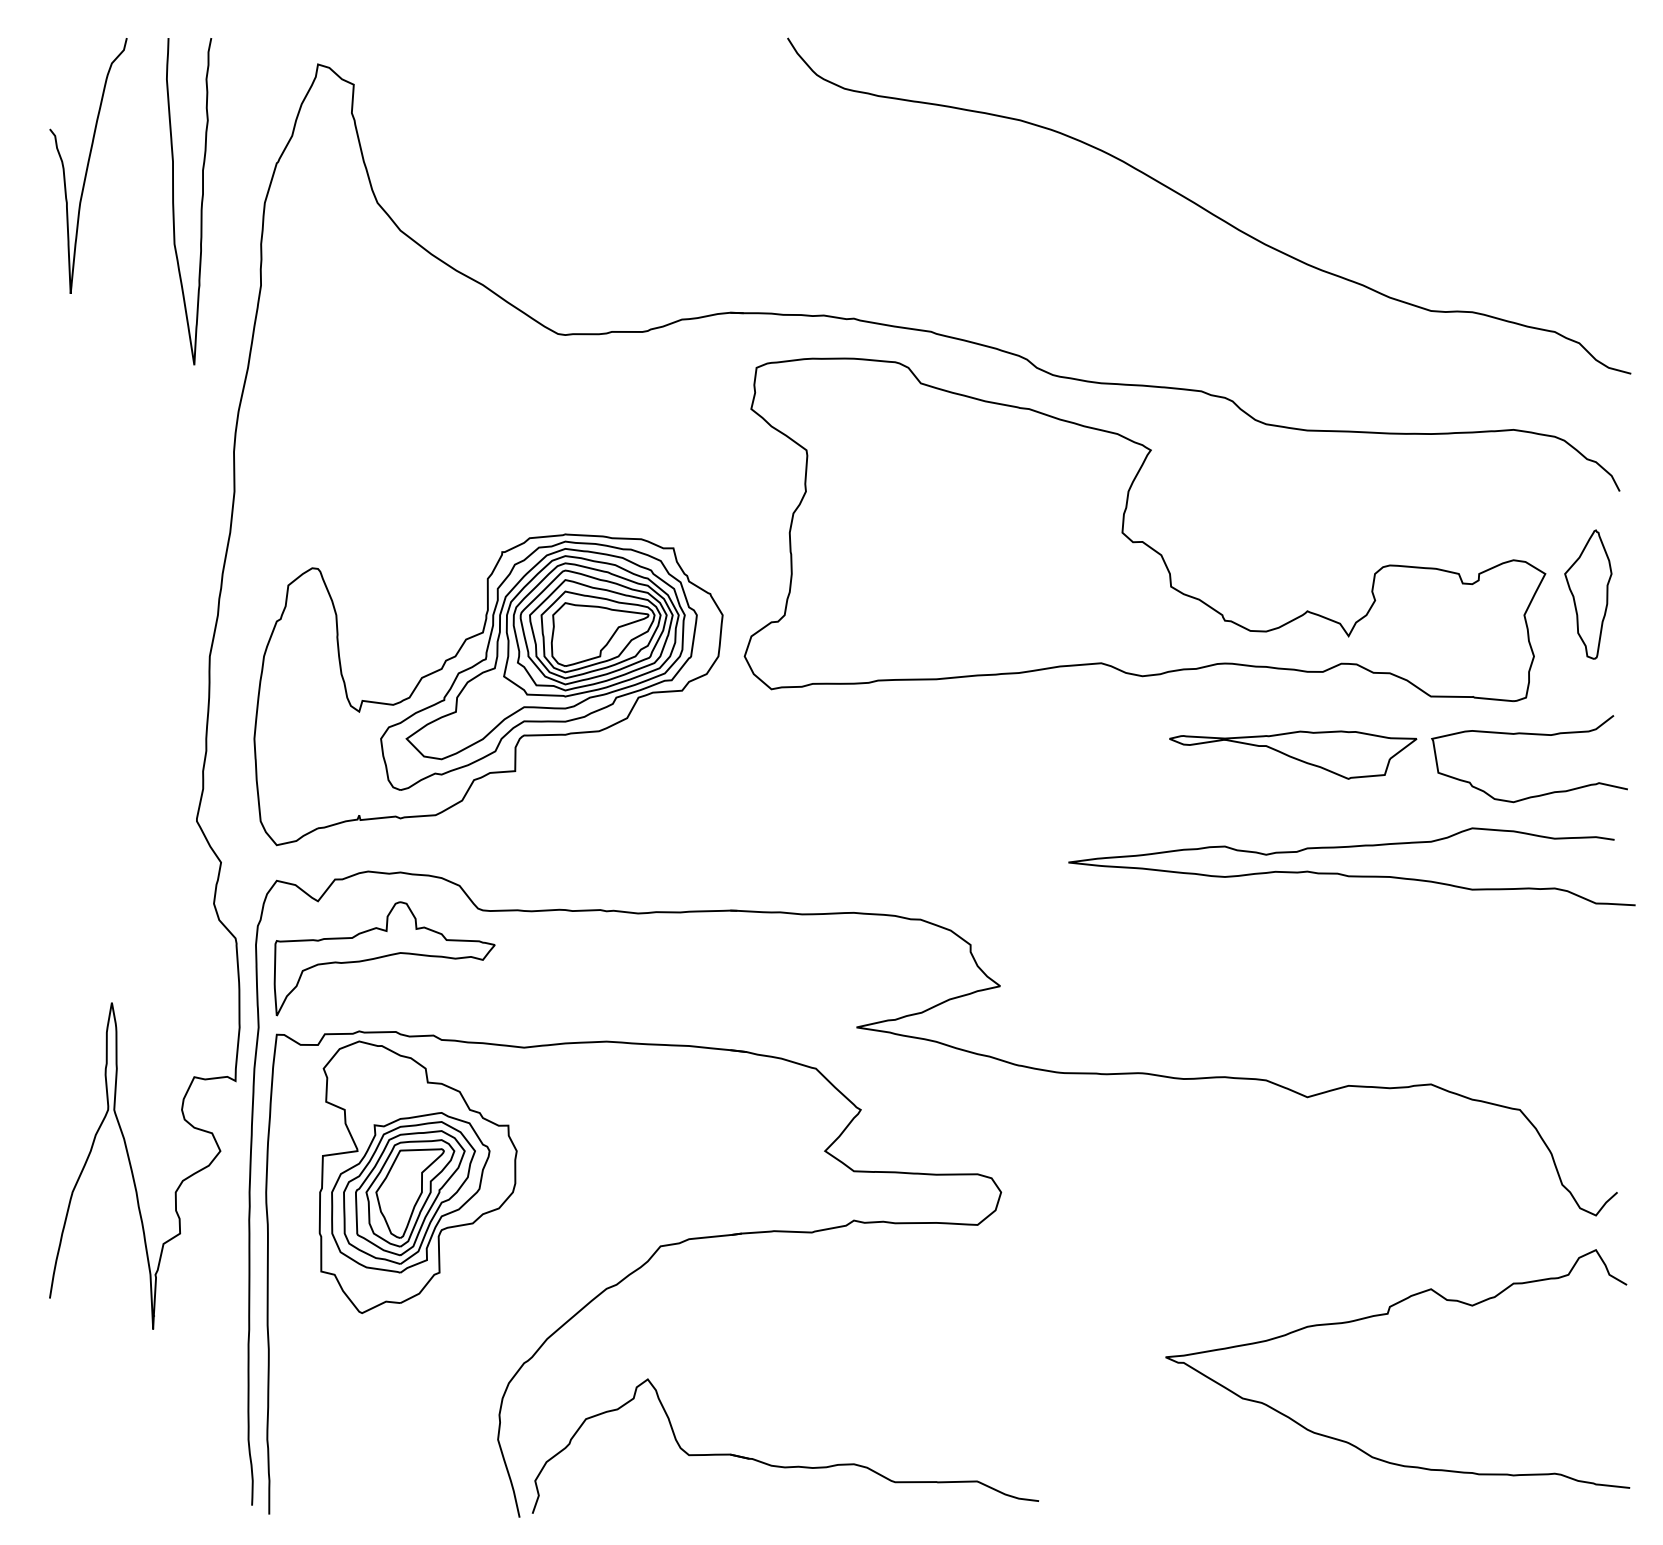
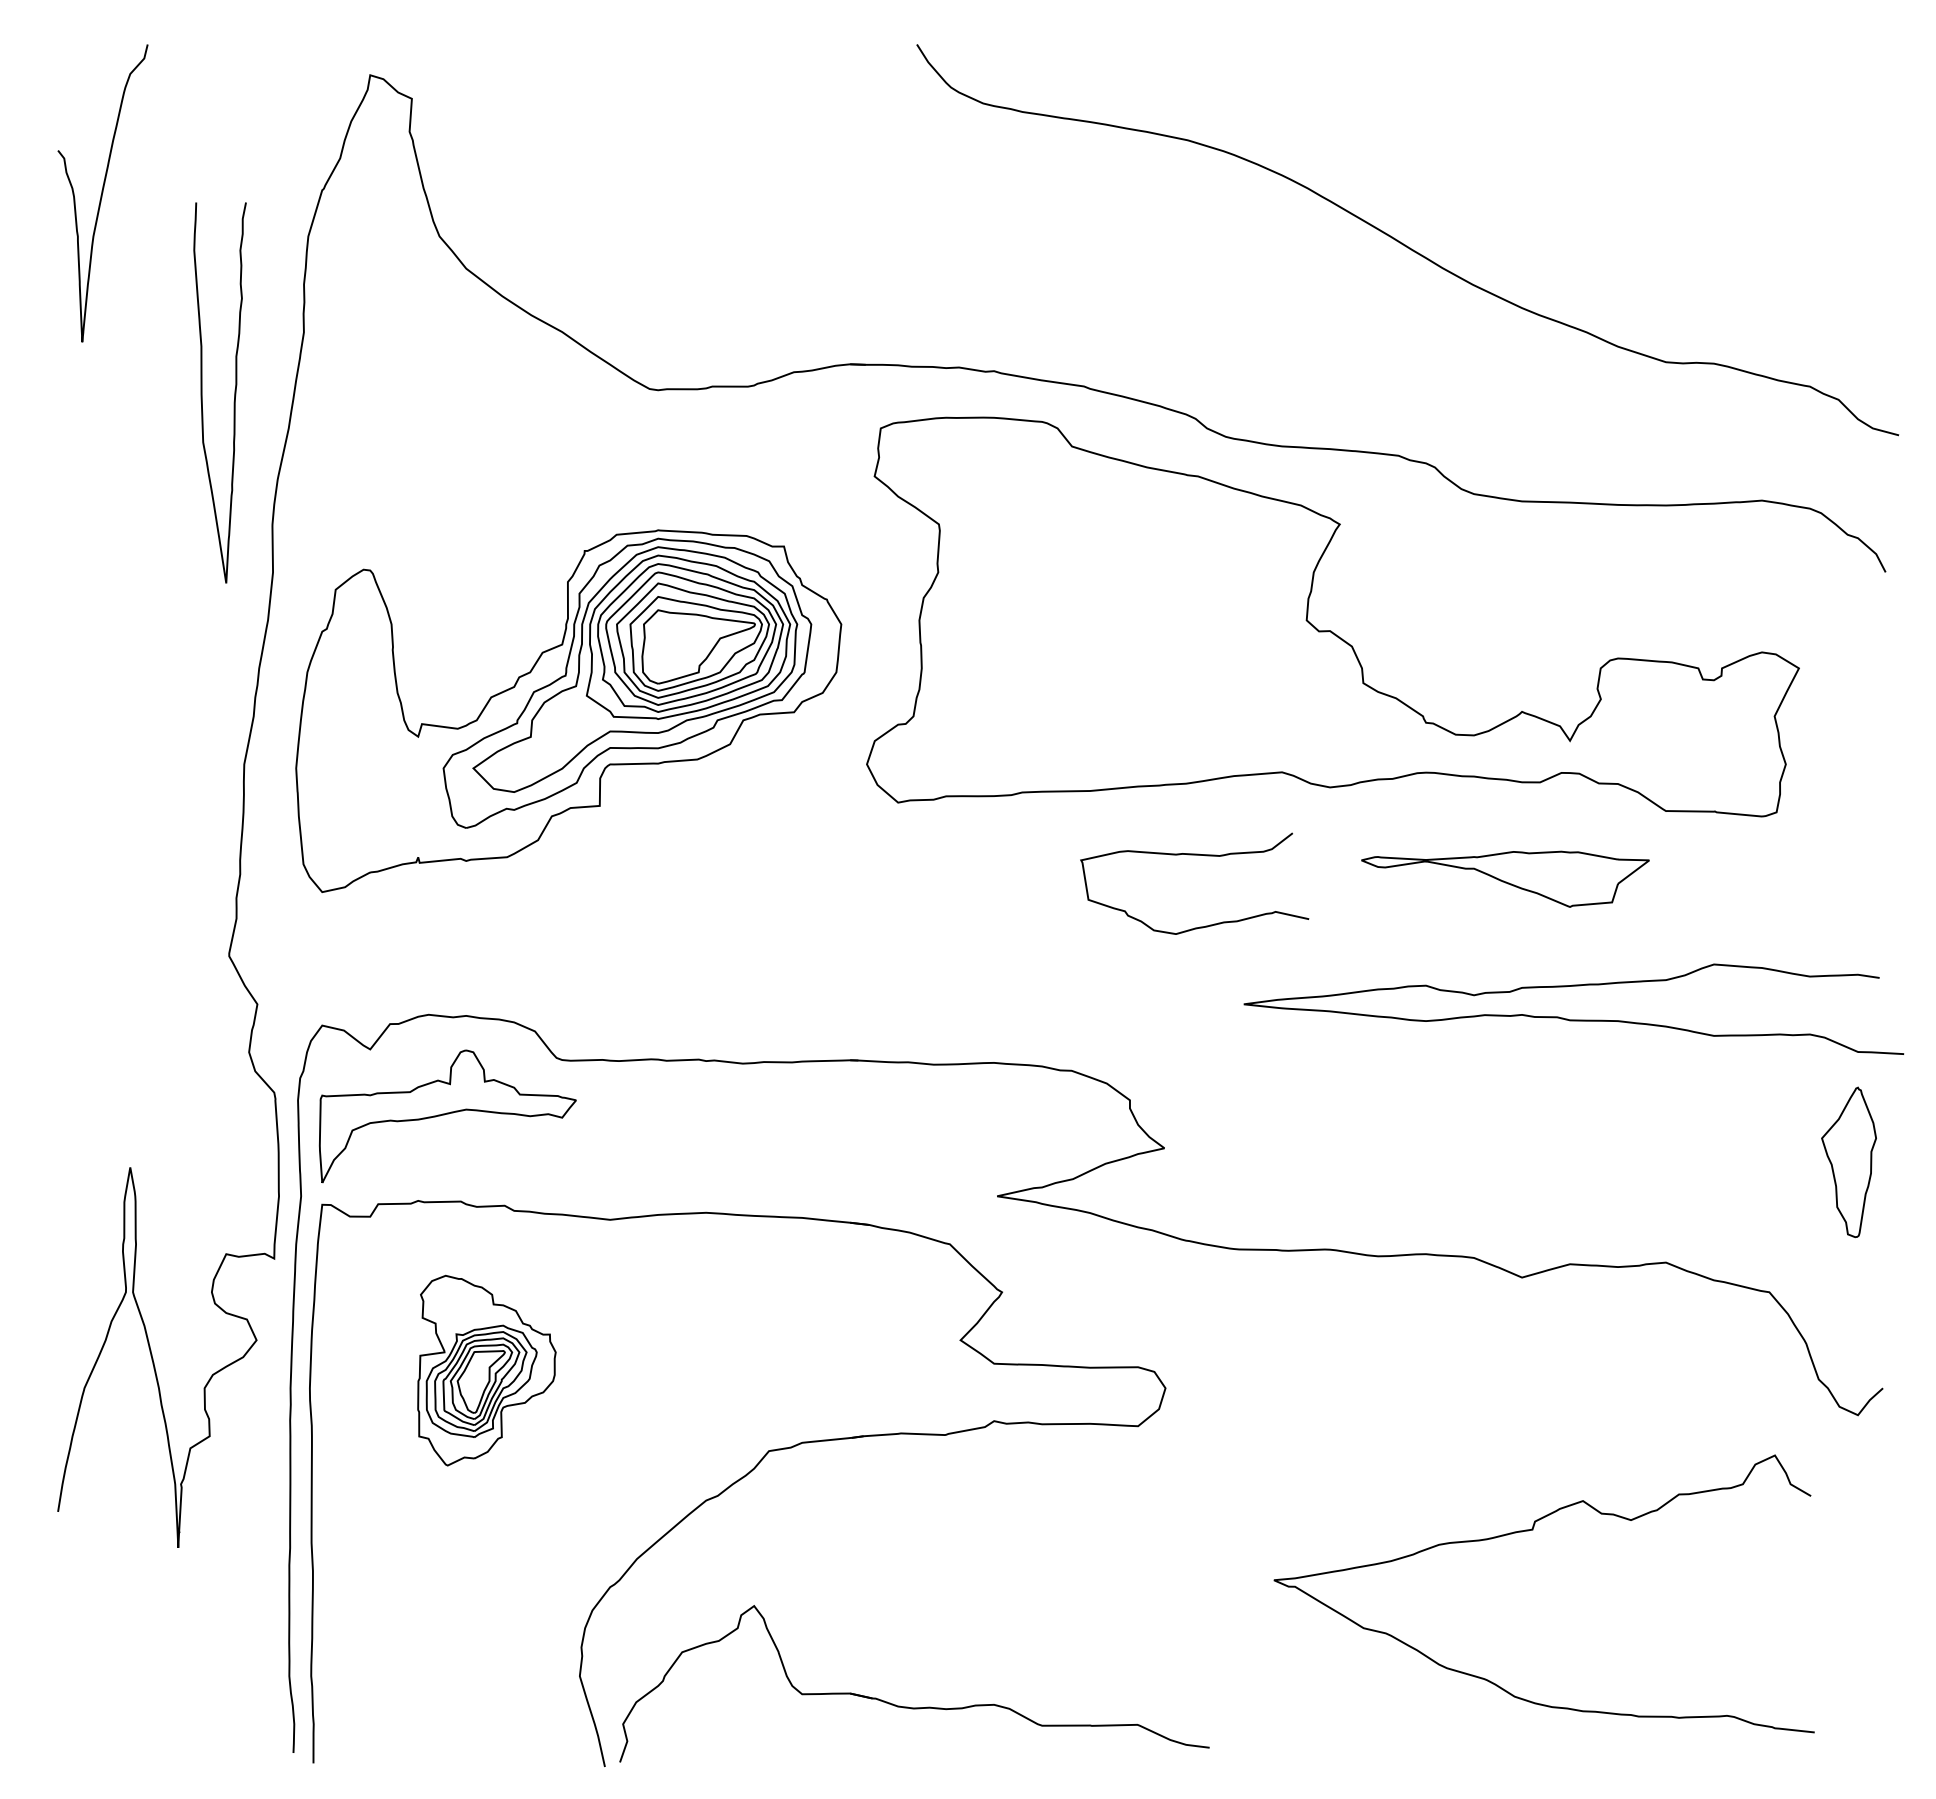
curve: (201, 201) -> (234, 392), moved
part: (1587, 594) -> (1848, 1162), moved
part: (488, 689) -> (568, 710), moved
curve: (1529, 734) -> (1194, 855), moved
part: (417, 1177) -> (486, 1370), size x0.6
curve: (1388, 1314) -> (1533, 1530), moved

